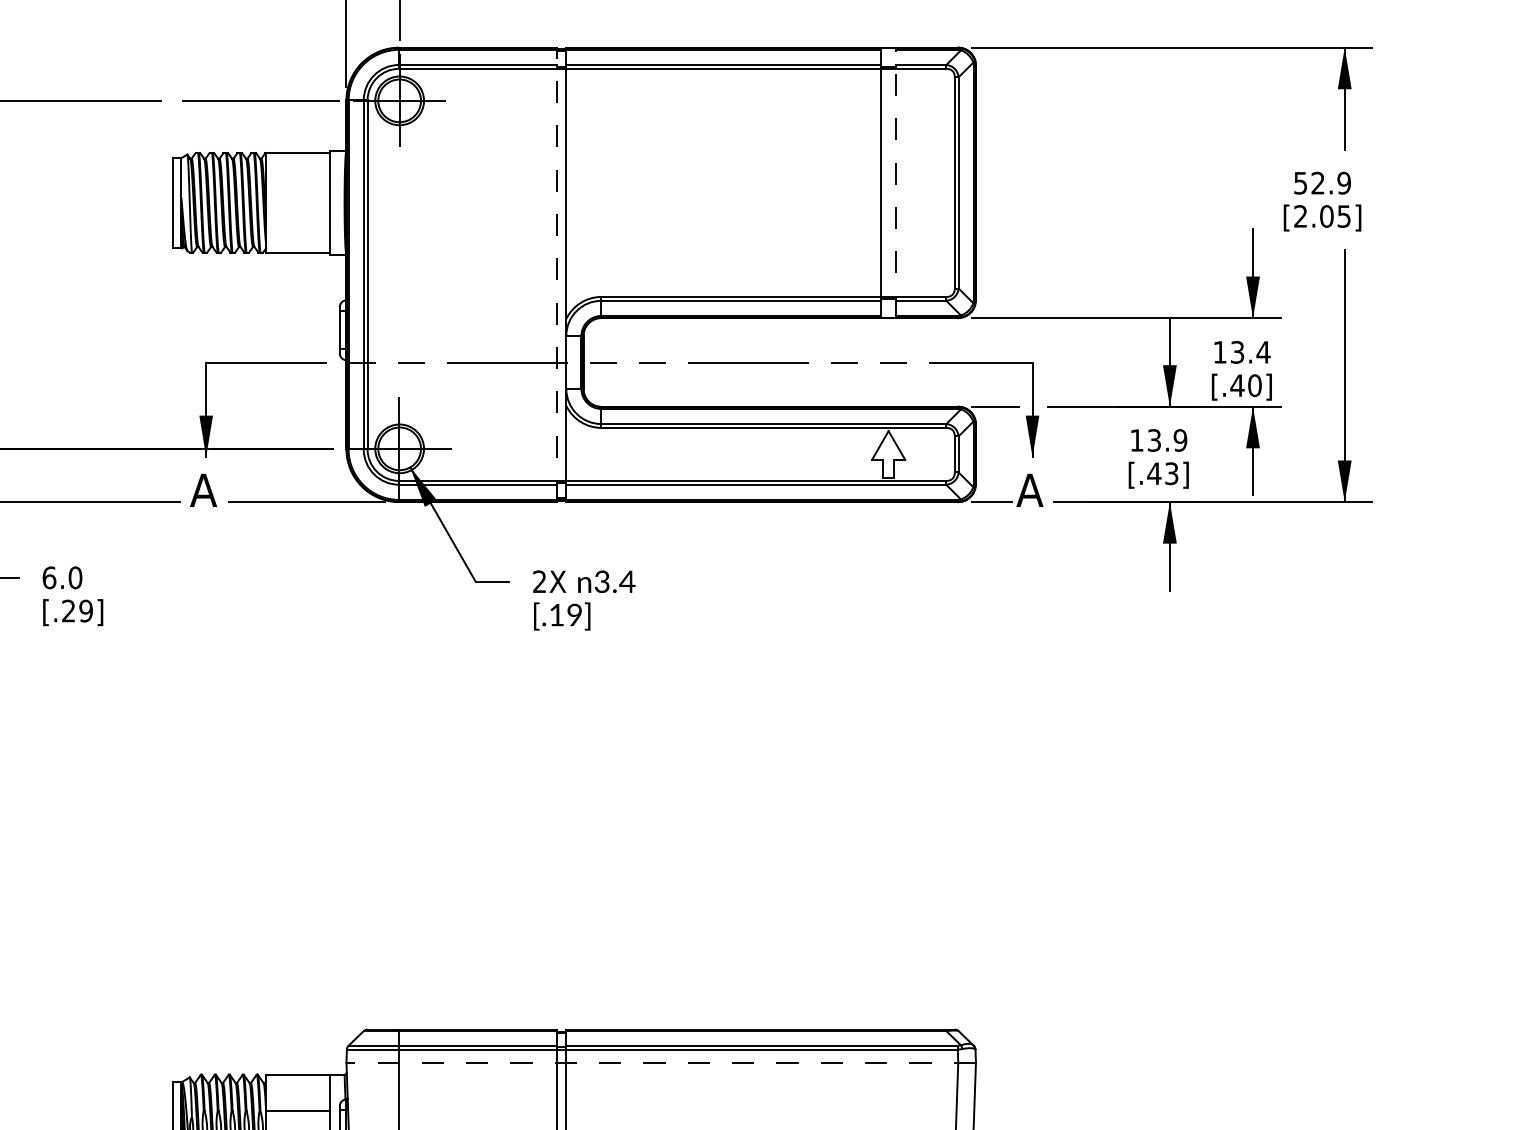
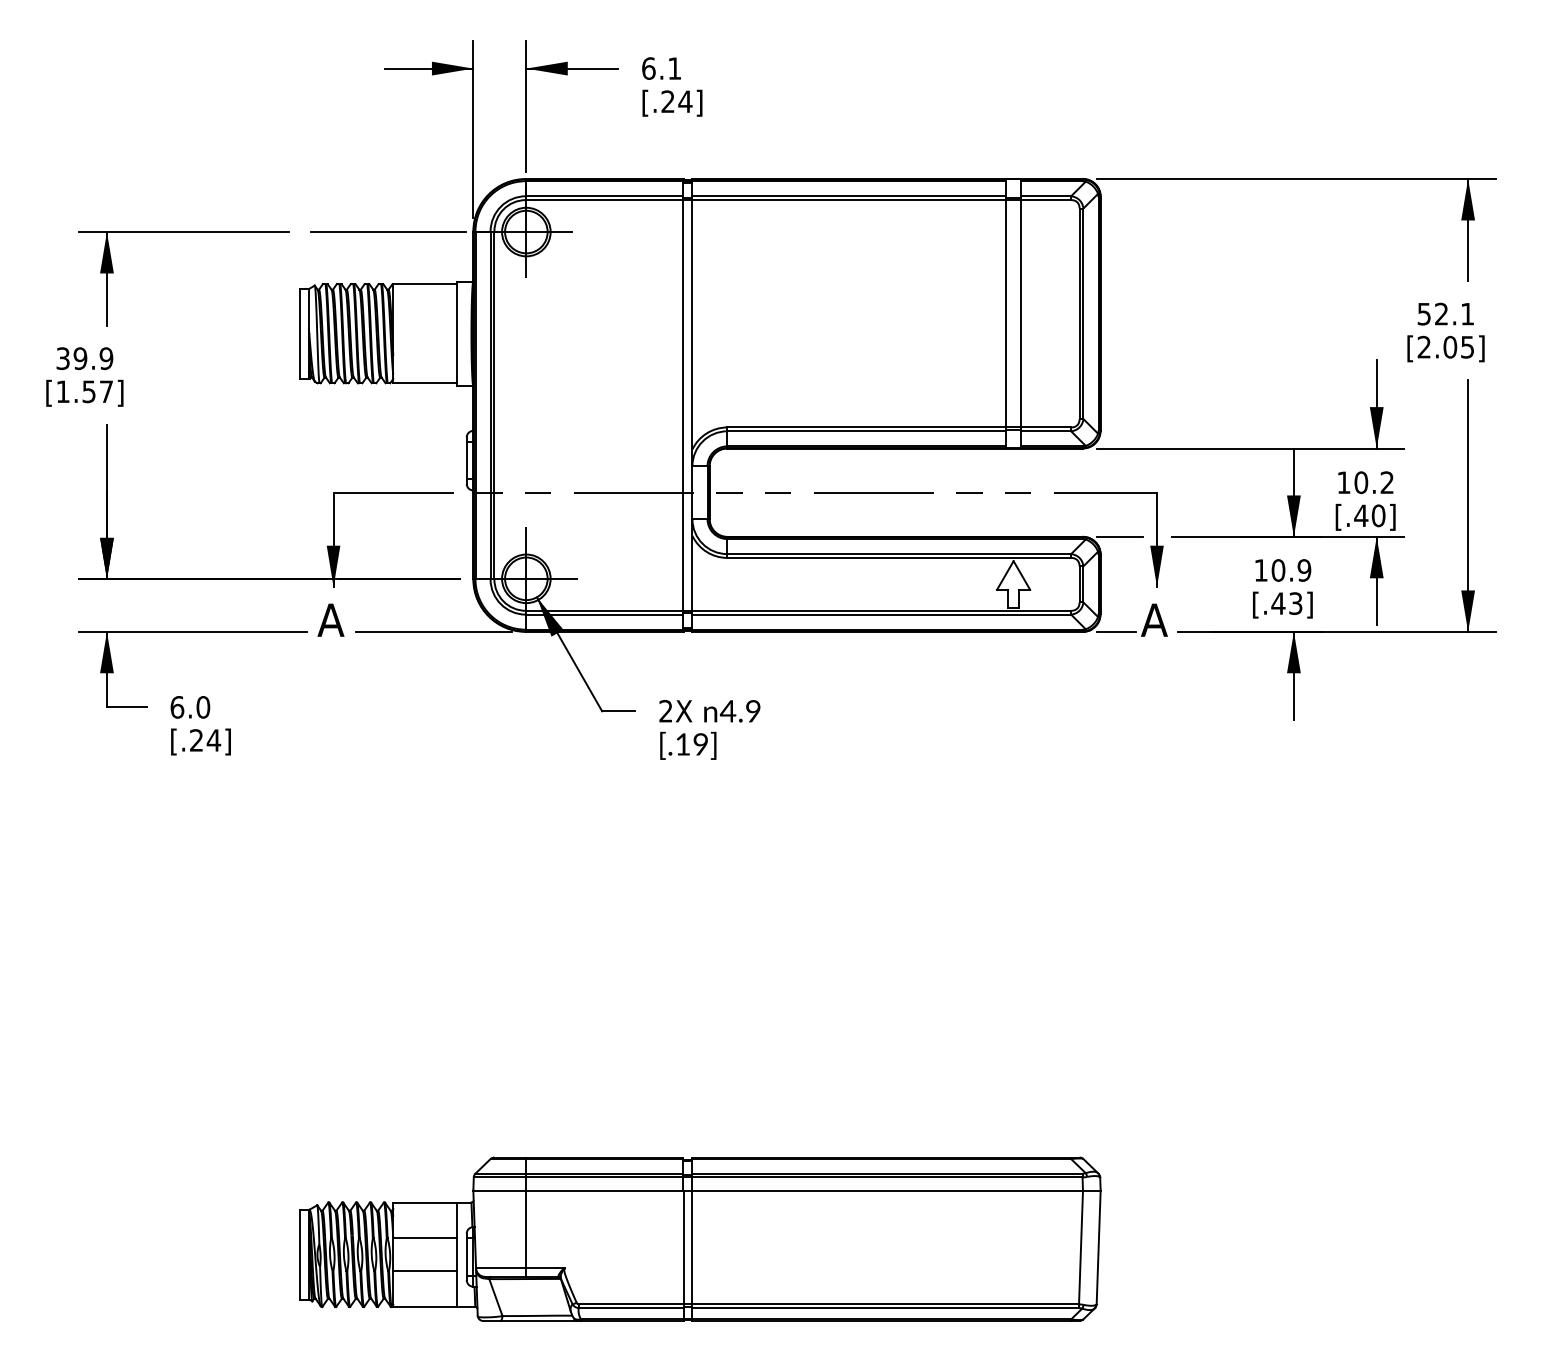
line: (896, 182) -> (1021, 313), dashed -> solid
text: (1344, 182) -> (1467, 313), 52.9 -> 52.1
line: (557, 273) -> (683, 404), dashed -> solid
text: (1250, 352) -> (1374, 482), 13.4 -> 10.2
text: (1154, 440) -> (1278, 570), 13.9 -> 10.9
text: (614, 581) -> (740, 711), 3.4 -> 4.9
text: (85, 611) -> (213, 740), [.29] -> [.24]
line: (661, 1062) -> (787, 1190), dashed -> solid

